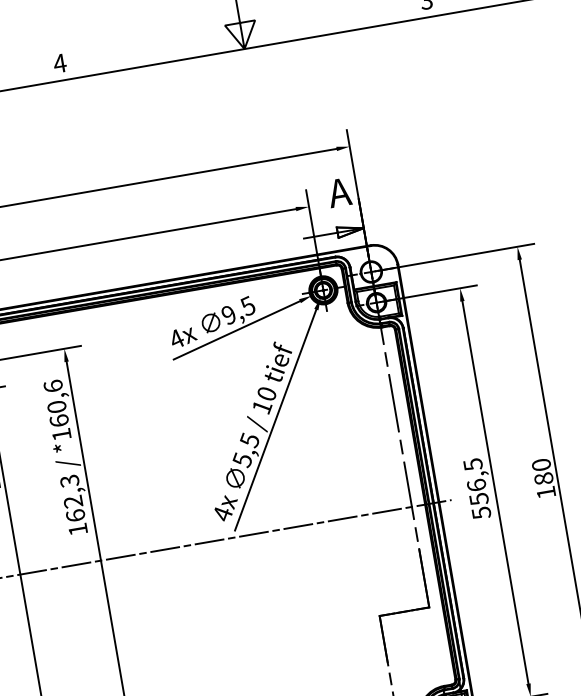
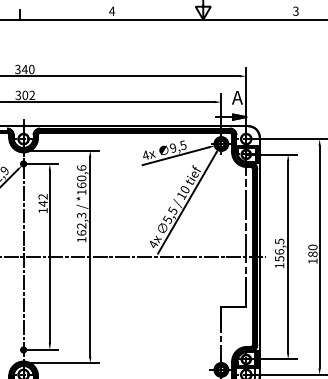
text: (481, 512) -> (279, 265), 556,5 -> 156,5

